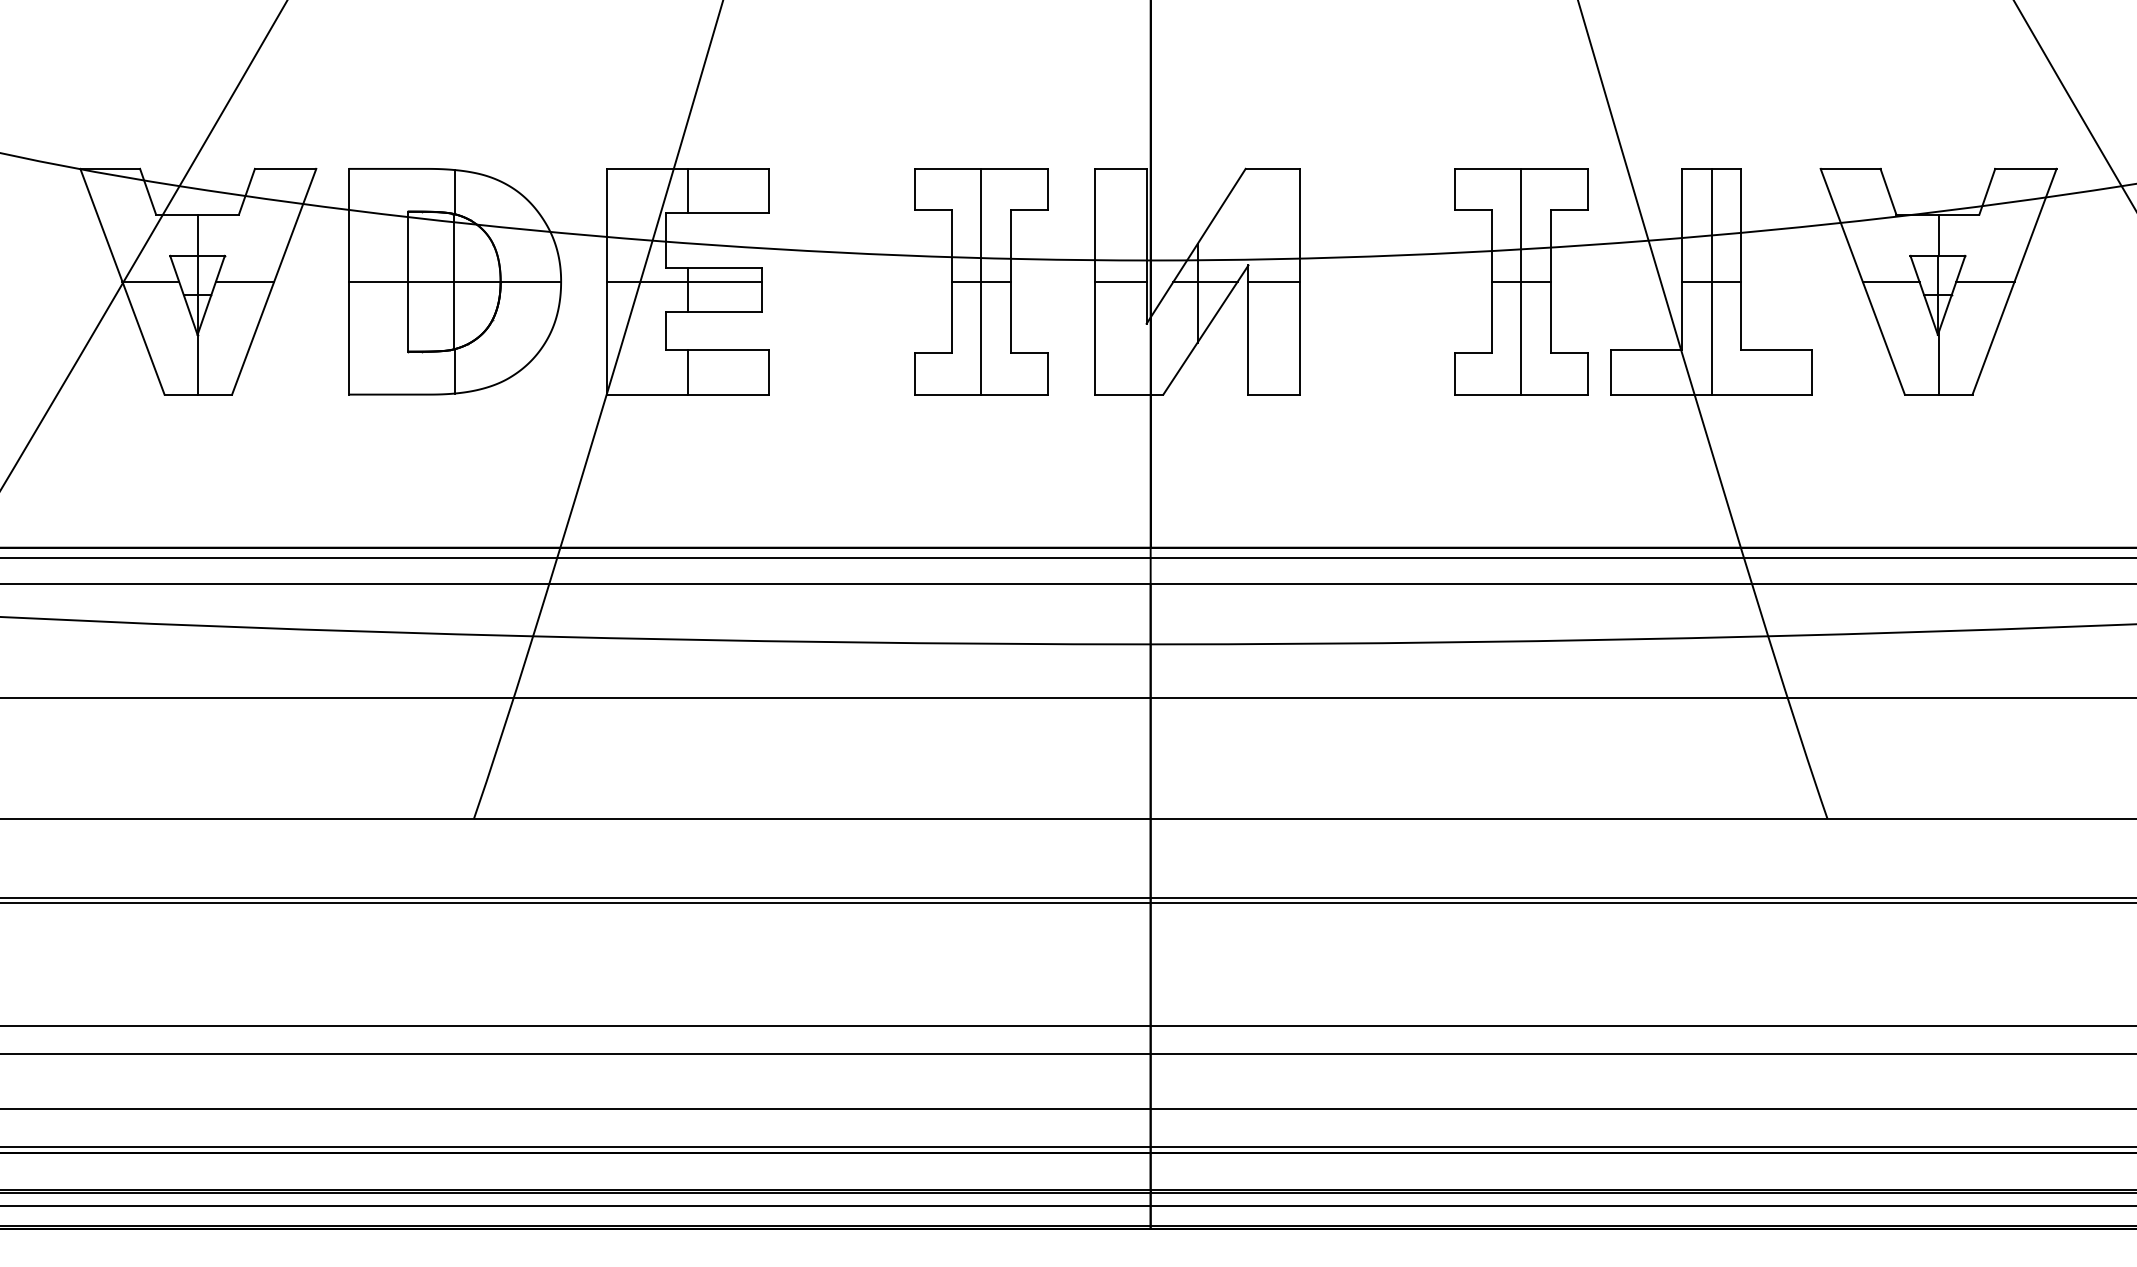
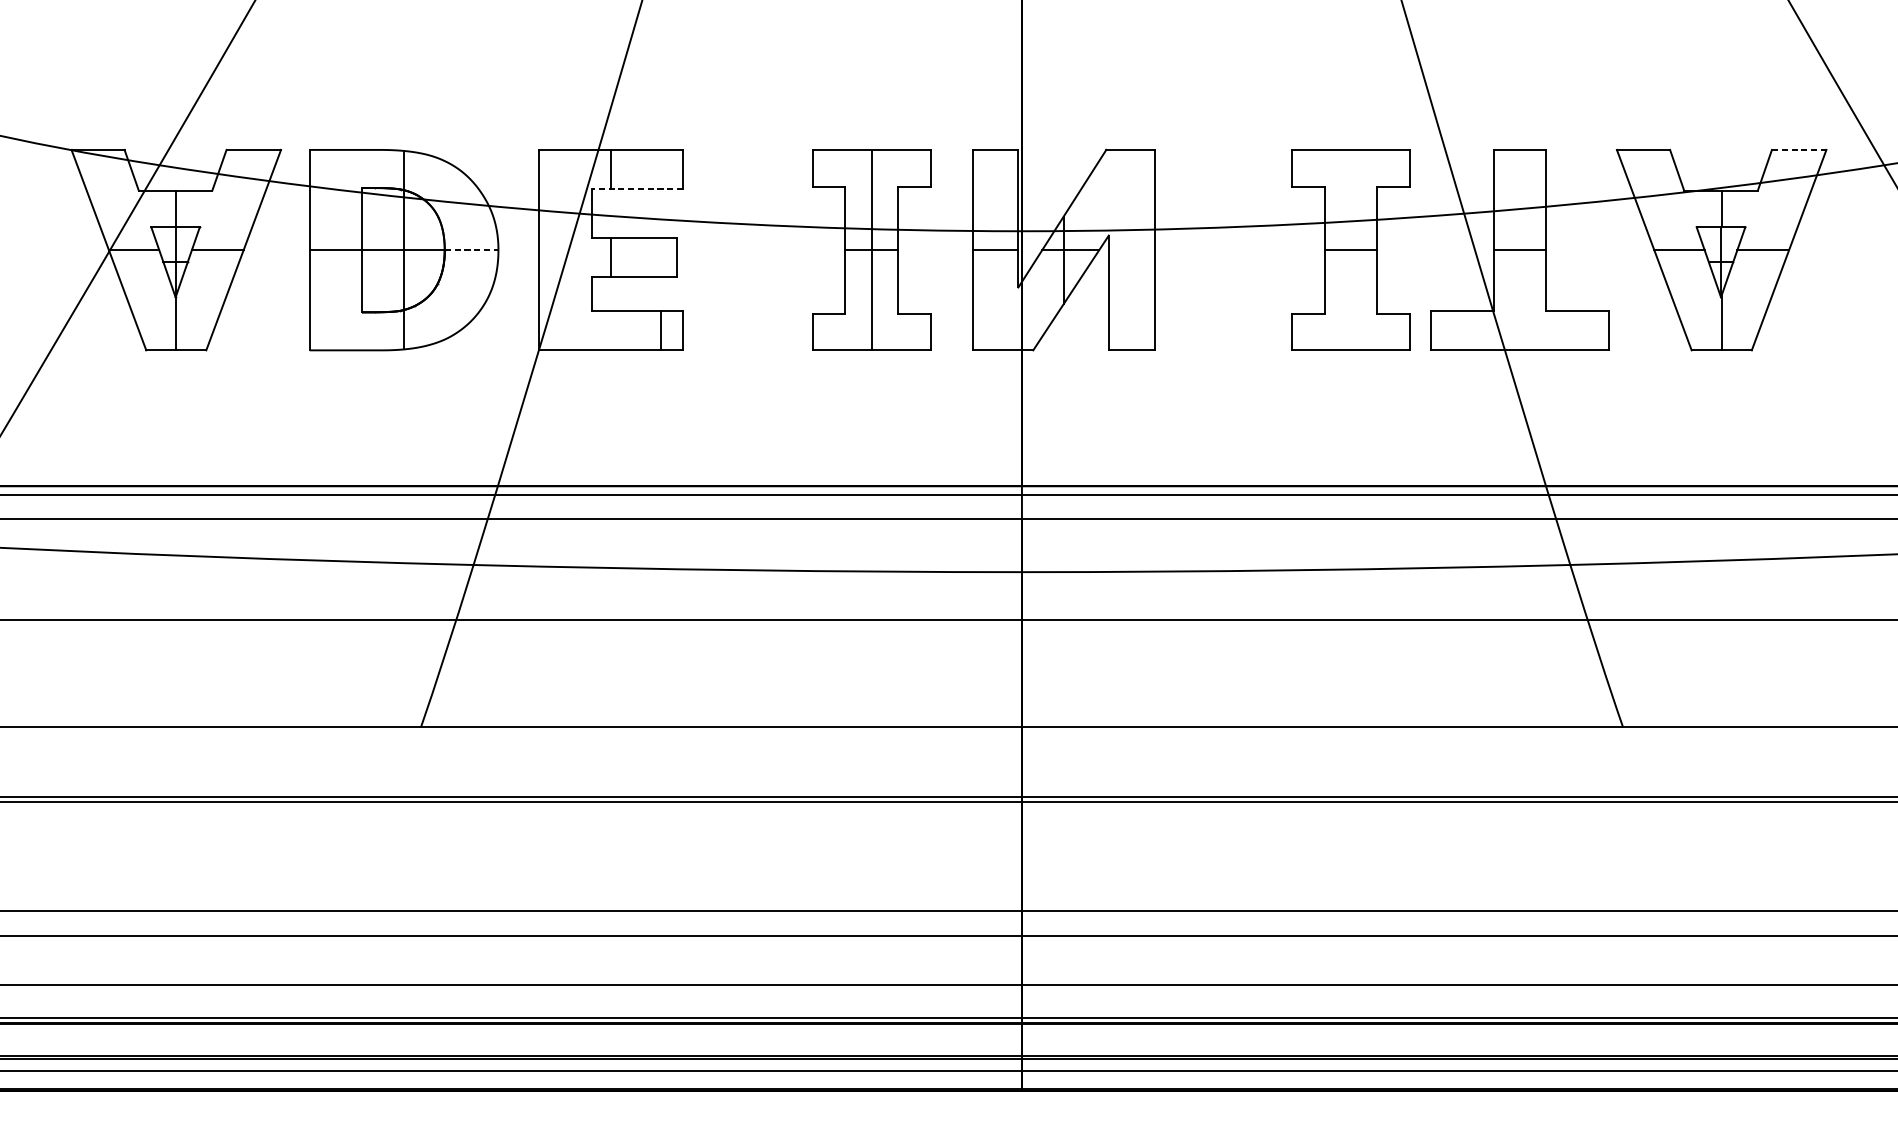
line: (2025, 168) -> (1798, 149), solid -> dashed
line: (717, 213) -> (637, 189), solid -> dashed
line: (531, 281) -> (472, 249), solid -> dashed
line: (683, 281) -> (607, 249), removed
line: (1274, 281) -> (1131, 249), removed
line: (1521, 281) -> (1351, 249), removed
line: (1711, 281) -> (1519, 249), removed
line: (687, 372) -> (660, 330), moved

